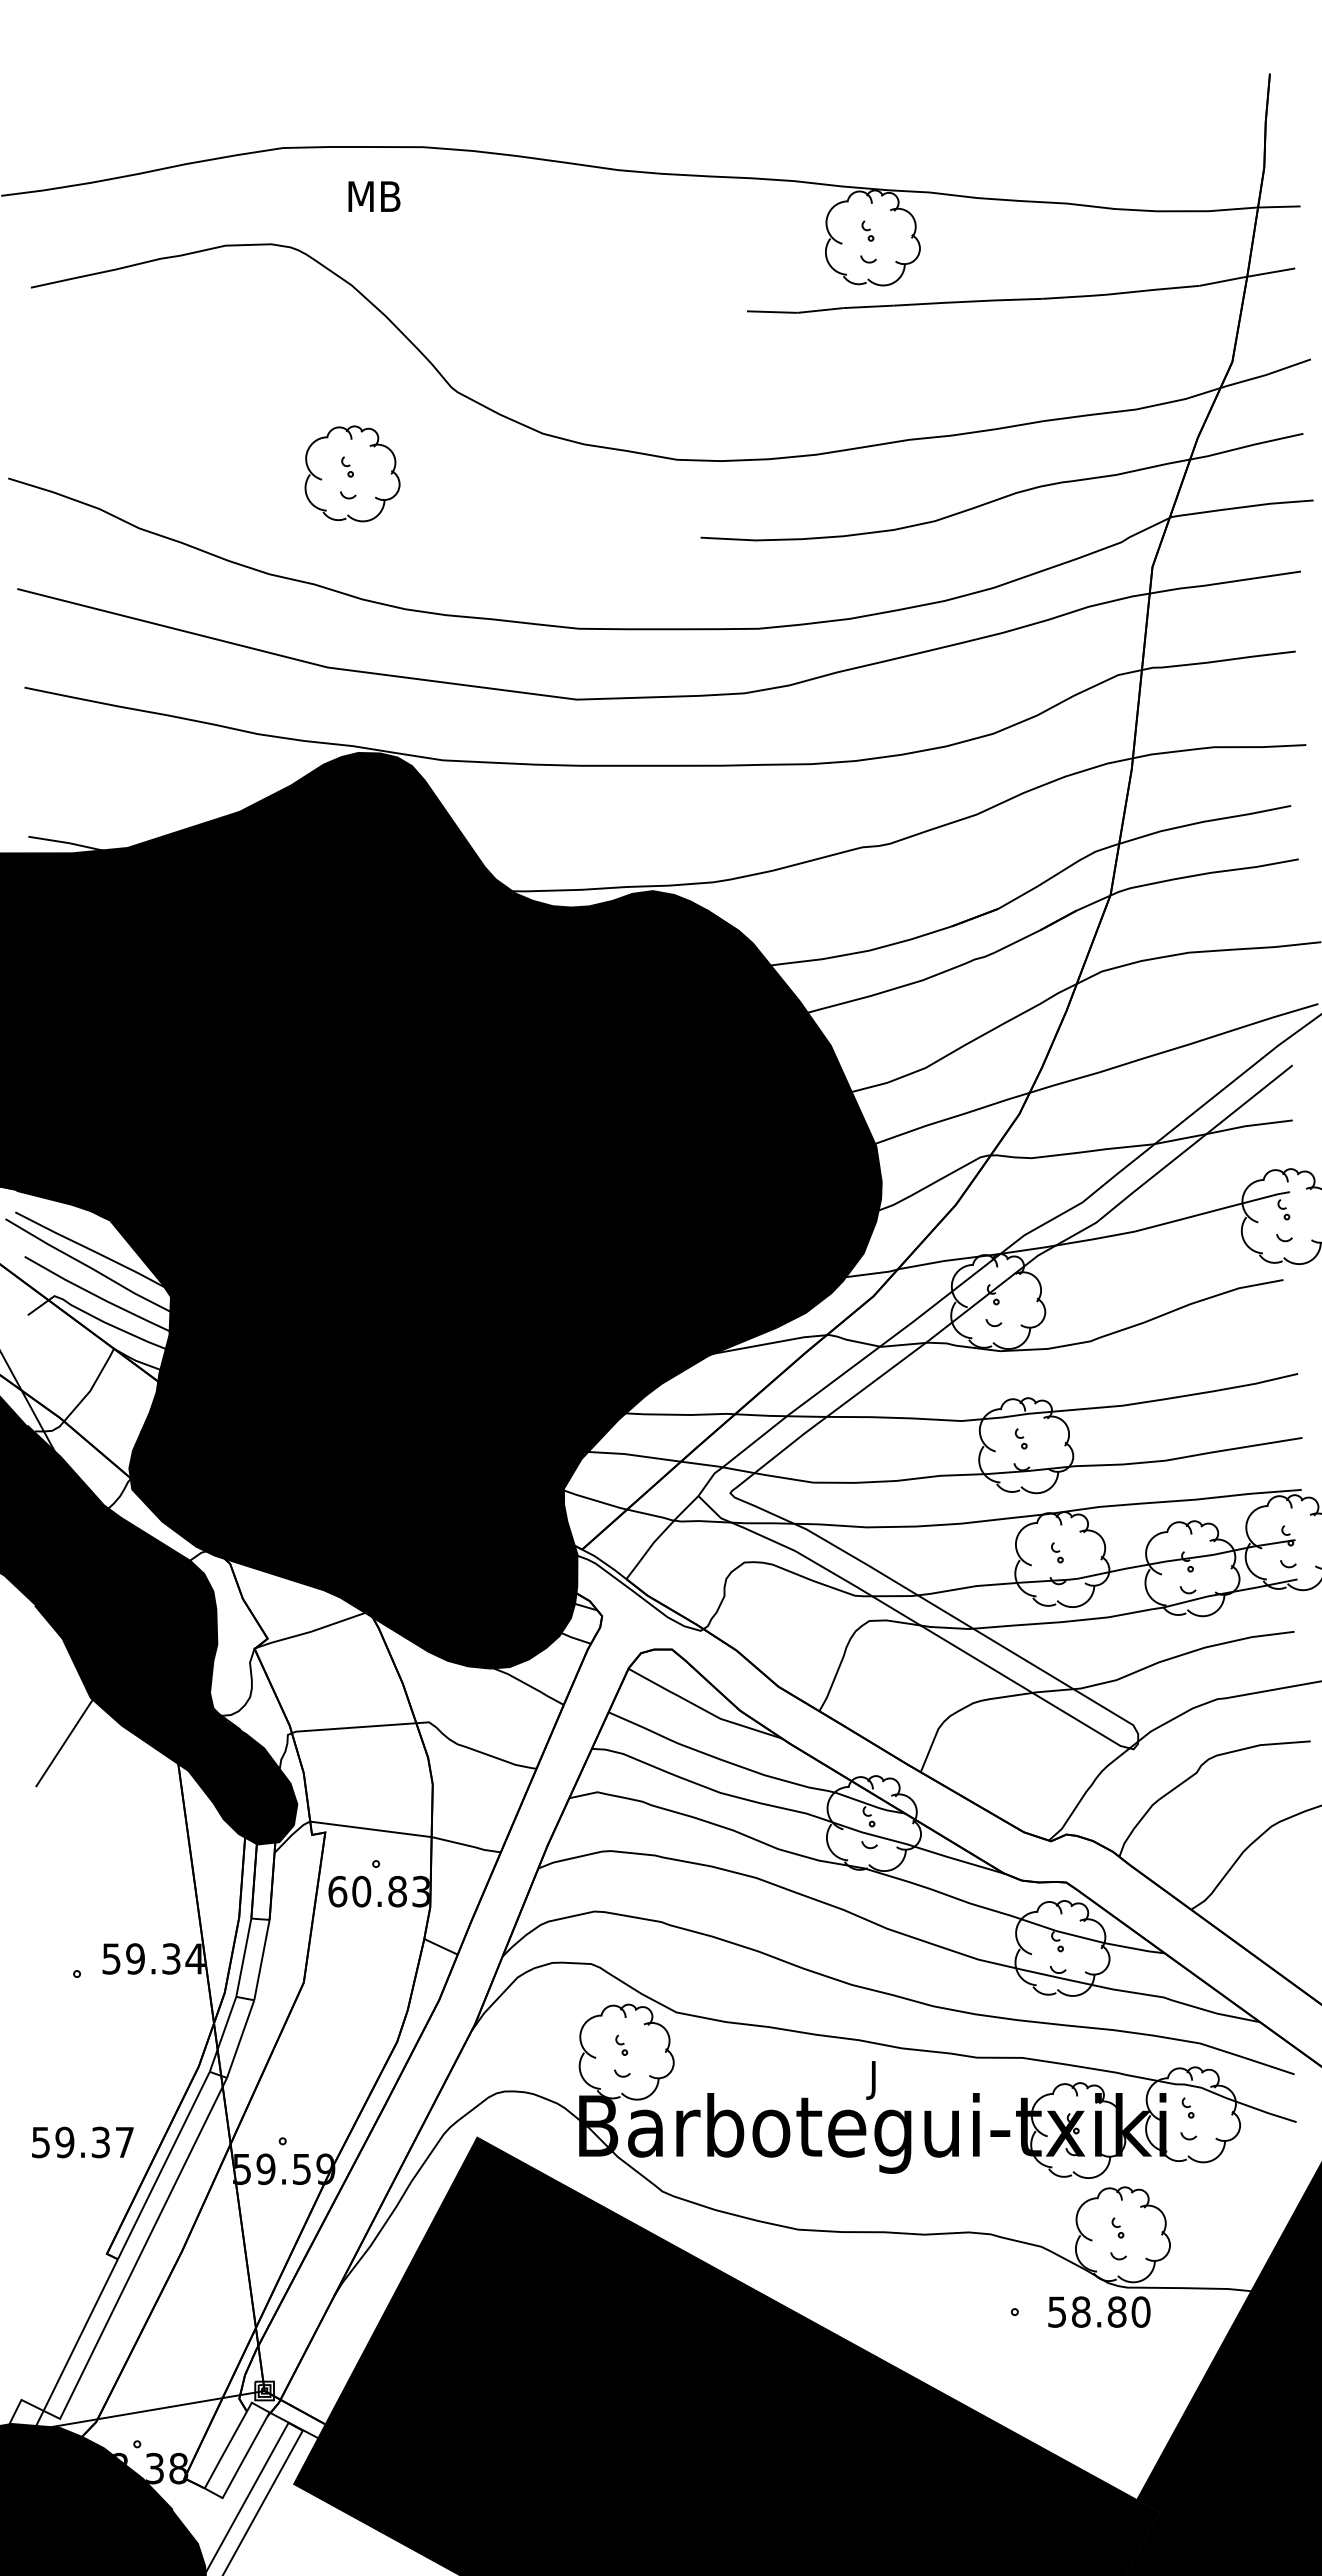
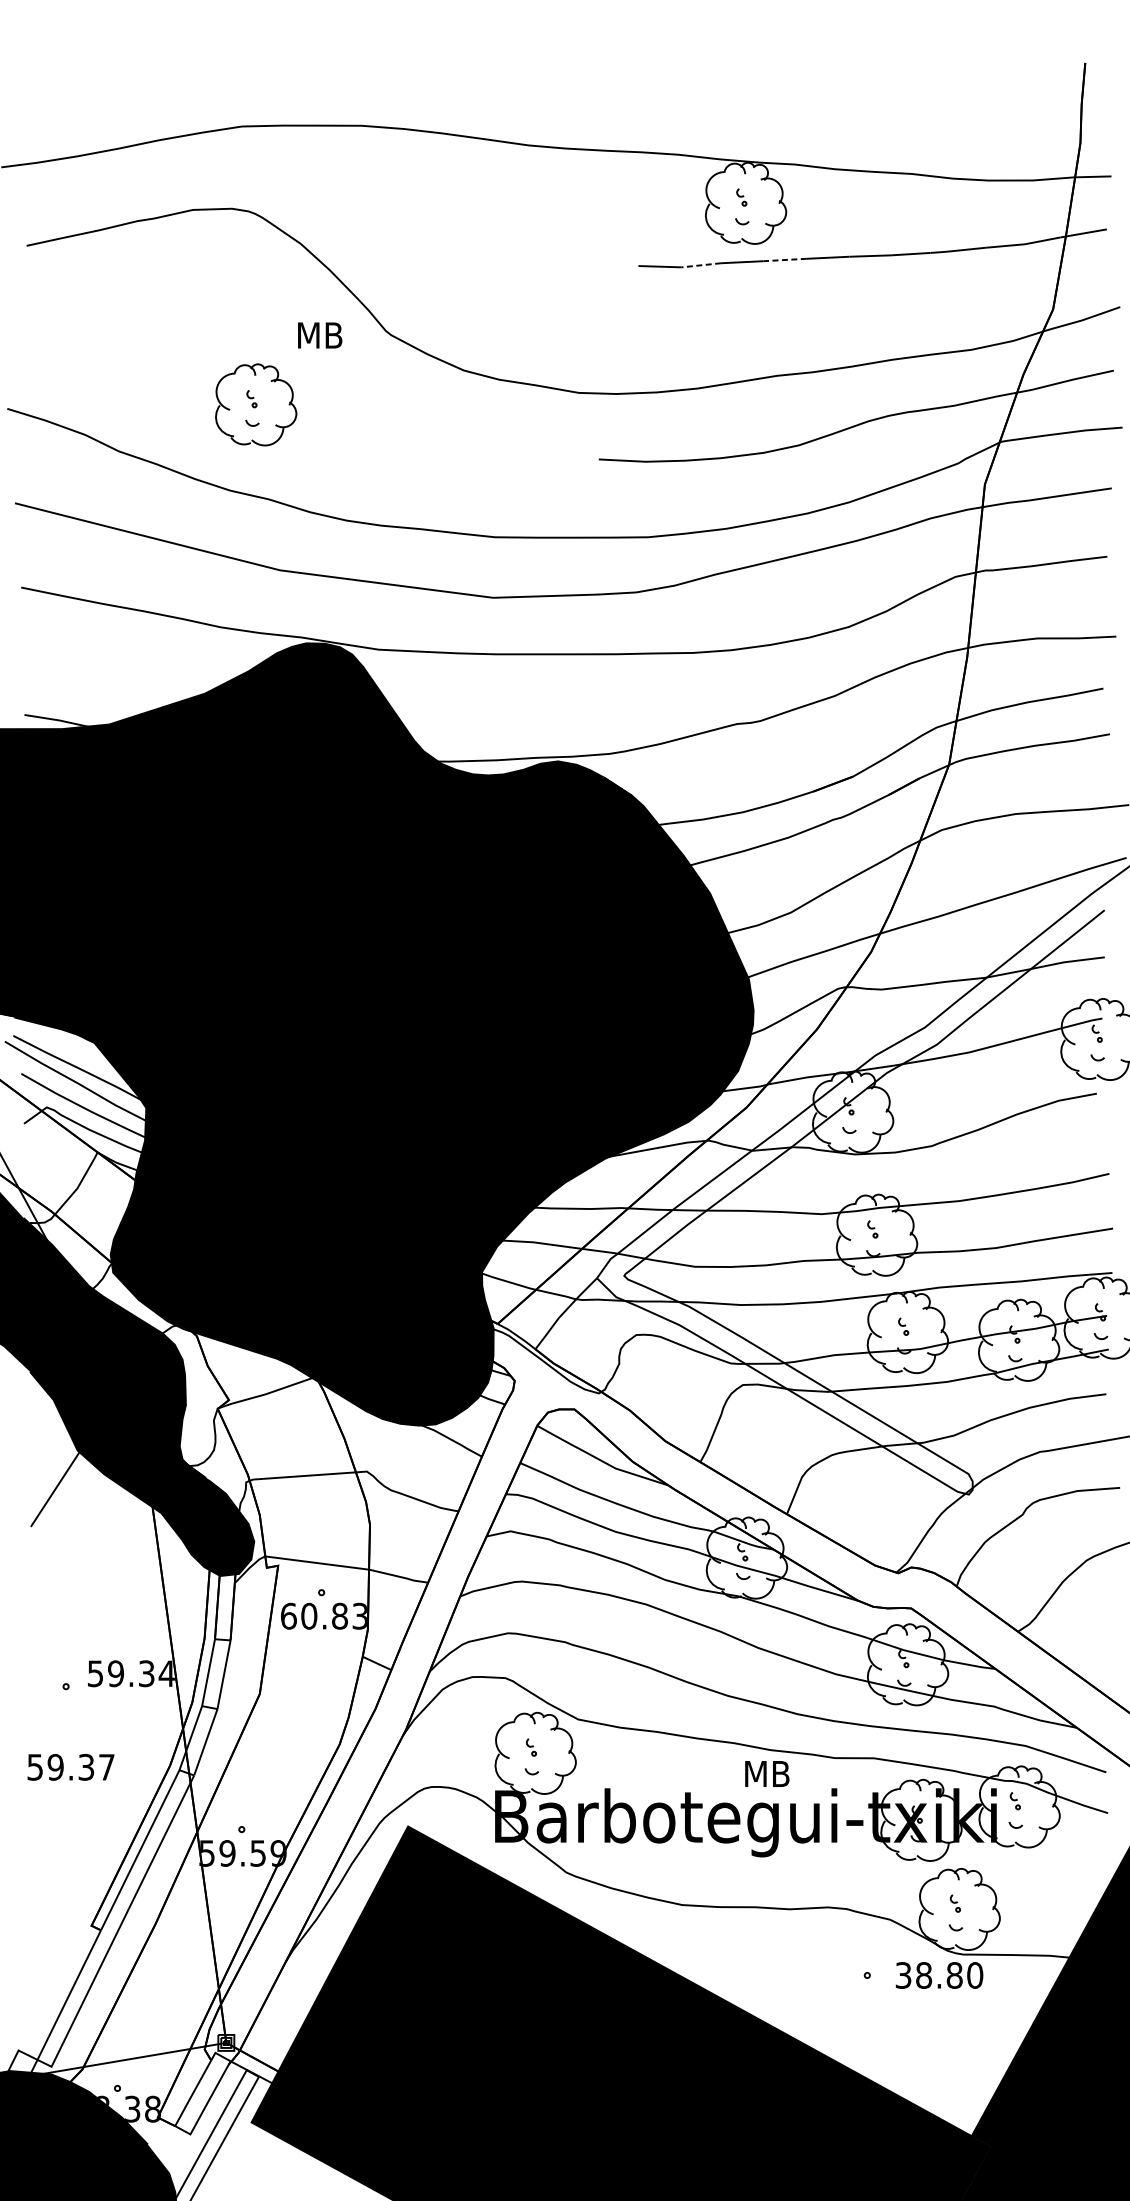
text: (374, 196) -> (320, 335), moved
line: (918, 304) -> (785, 260), solid -> dashed
line: (820, 310) -> (701, 265), solid -> dashed
part: (352, 473) -> (256, 404), moved
text: (894, 2080) -> (764, 1777), J -> MB
text: (82, 2142) -> (70, 1767), moved
text: (1057, 2311) -> (903, 1974), 58.80 -> 38.80

